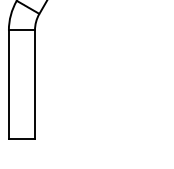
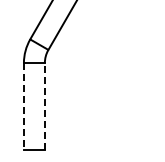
line: (34, 84) -> (44, 106), solid -> dashed
line: (8, 85) -> (23, 107), solid -> dashed

